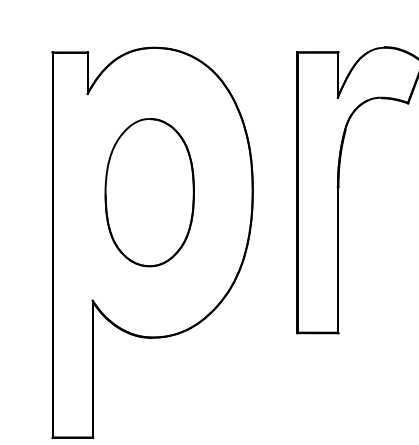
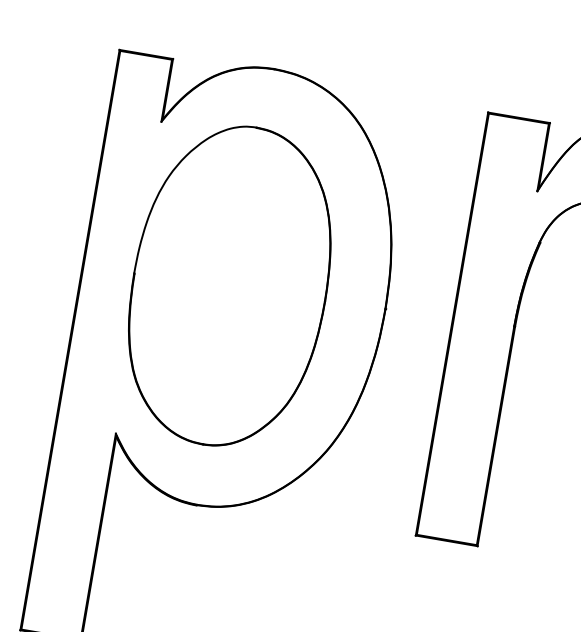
part: (149, 192) -> (229, 285), size x1.43

